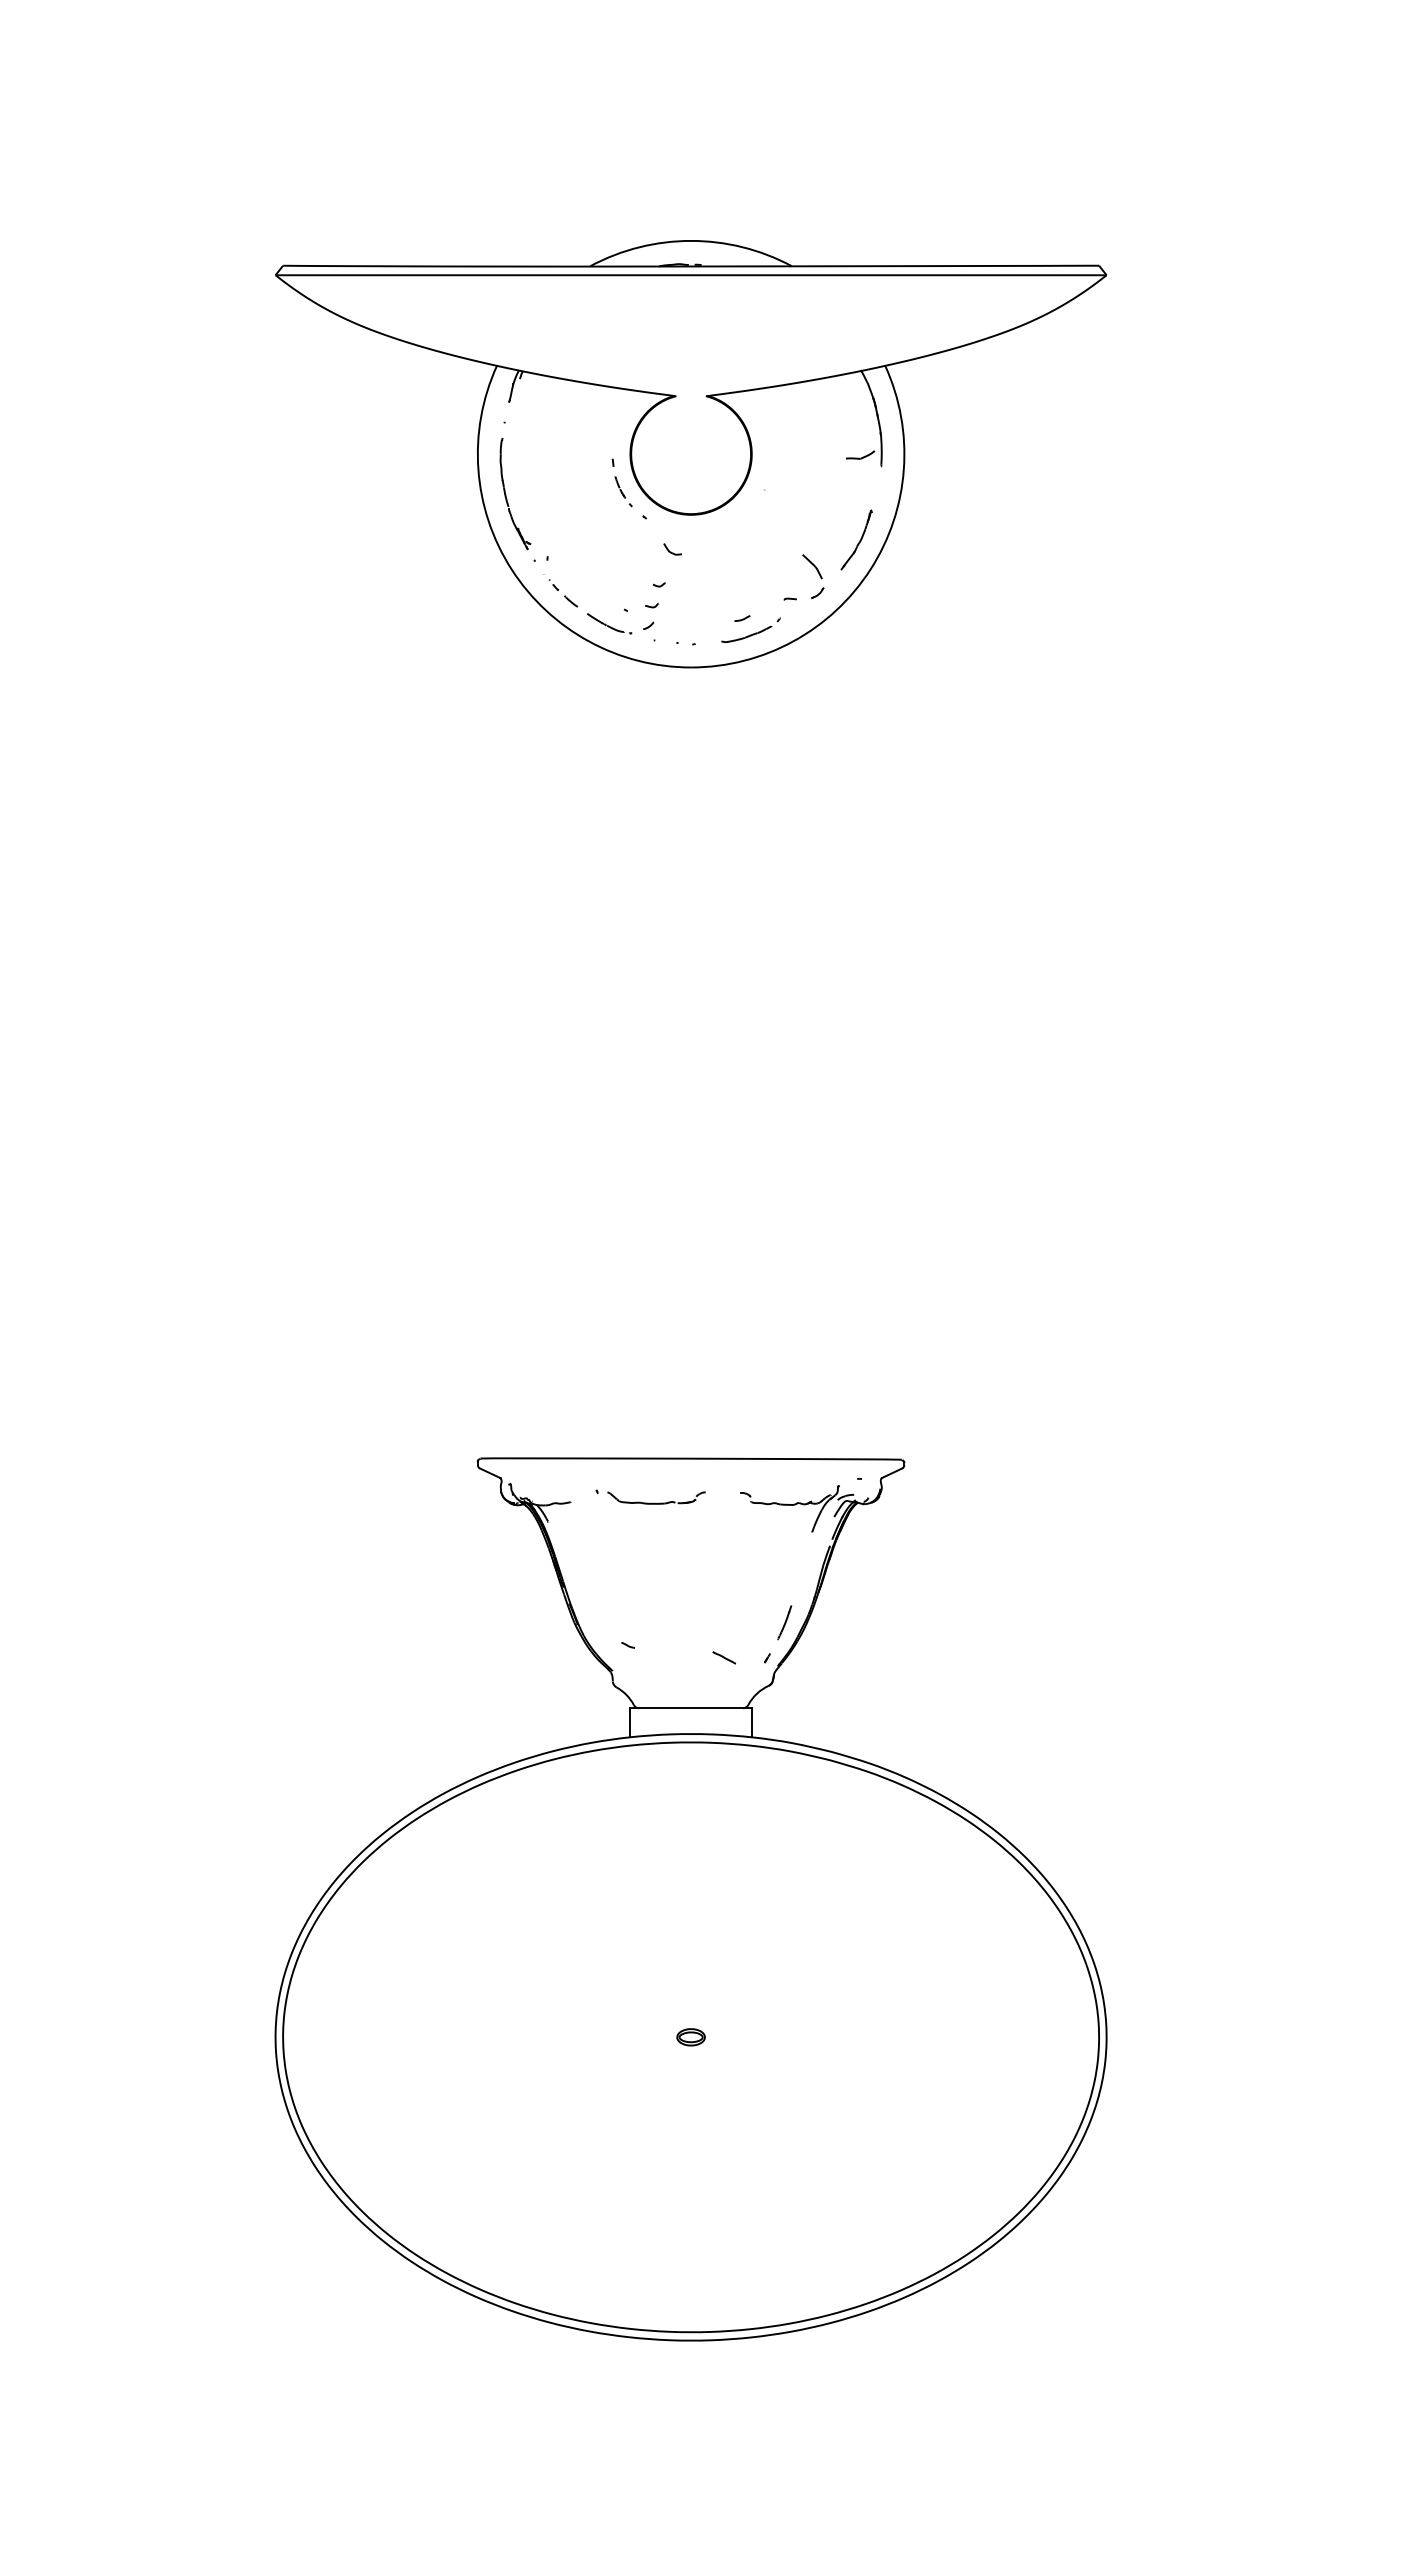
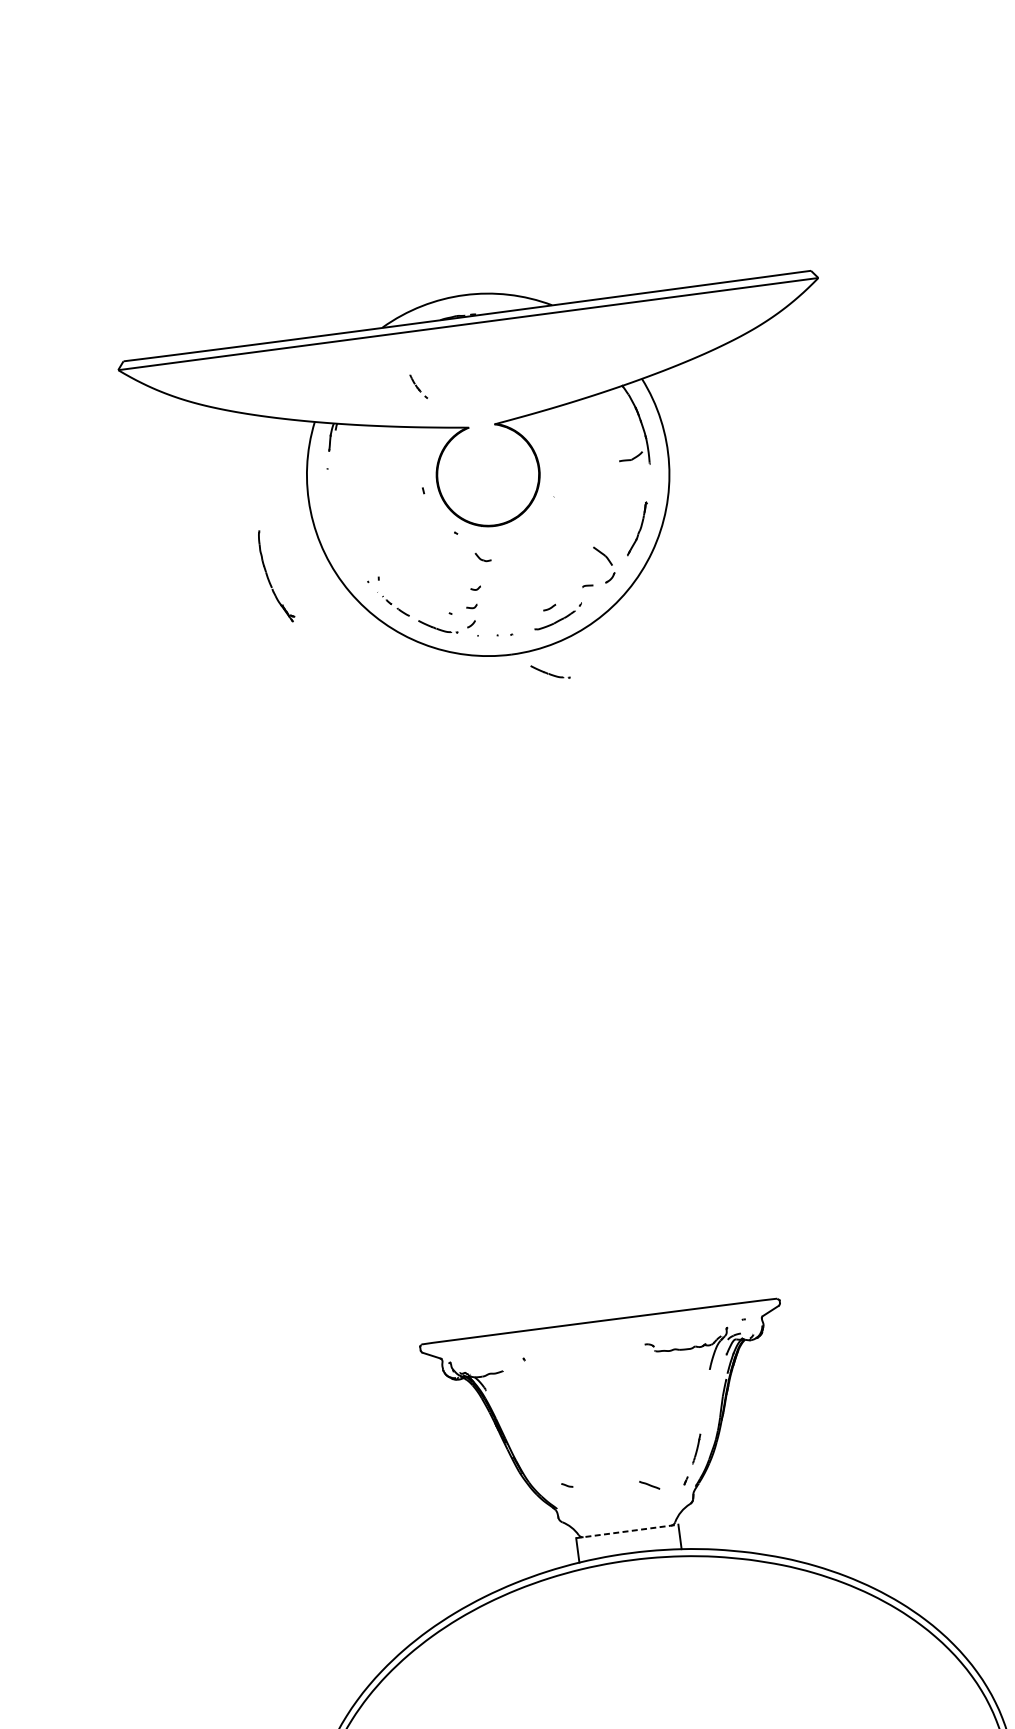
part: (623, 491) -> (418, 386), moved
part: (507, 498) -> (270, 580), moved
part: (733, 693) -> (550, 671), added
part: (656, 1497) -> (574, 1357), removed
line: (691, 1708) -> (627, 1531), solid -> dashed

